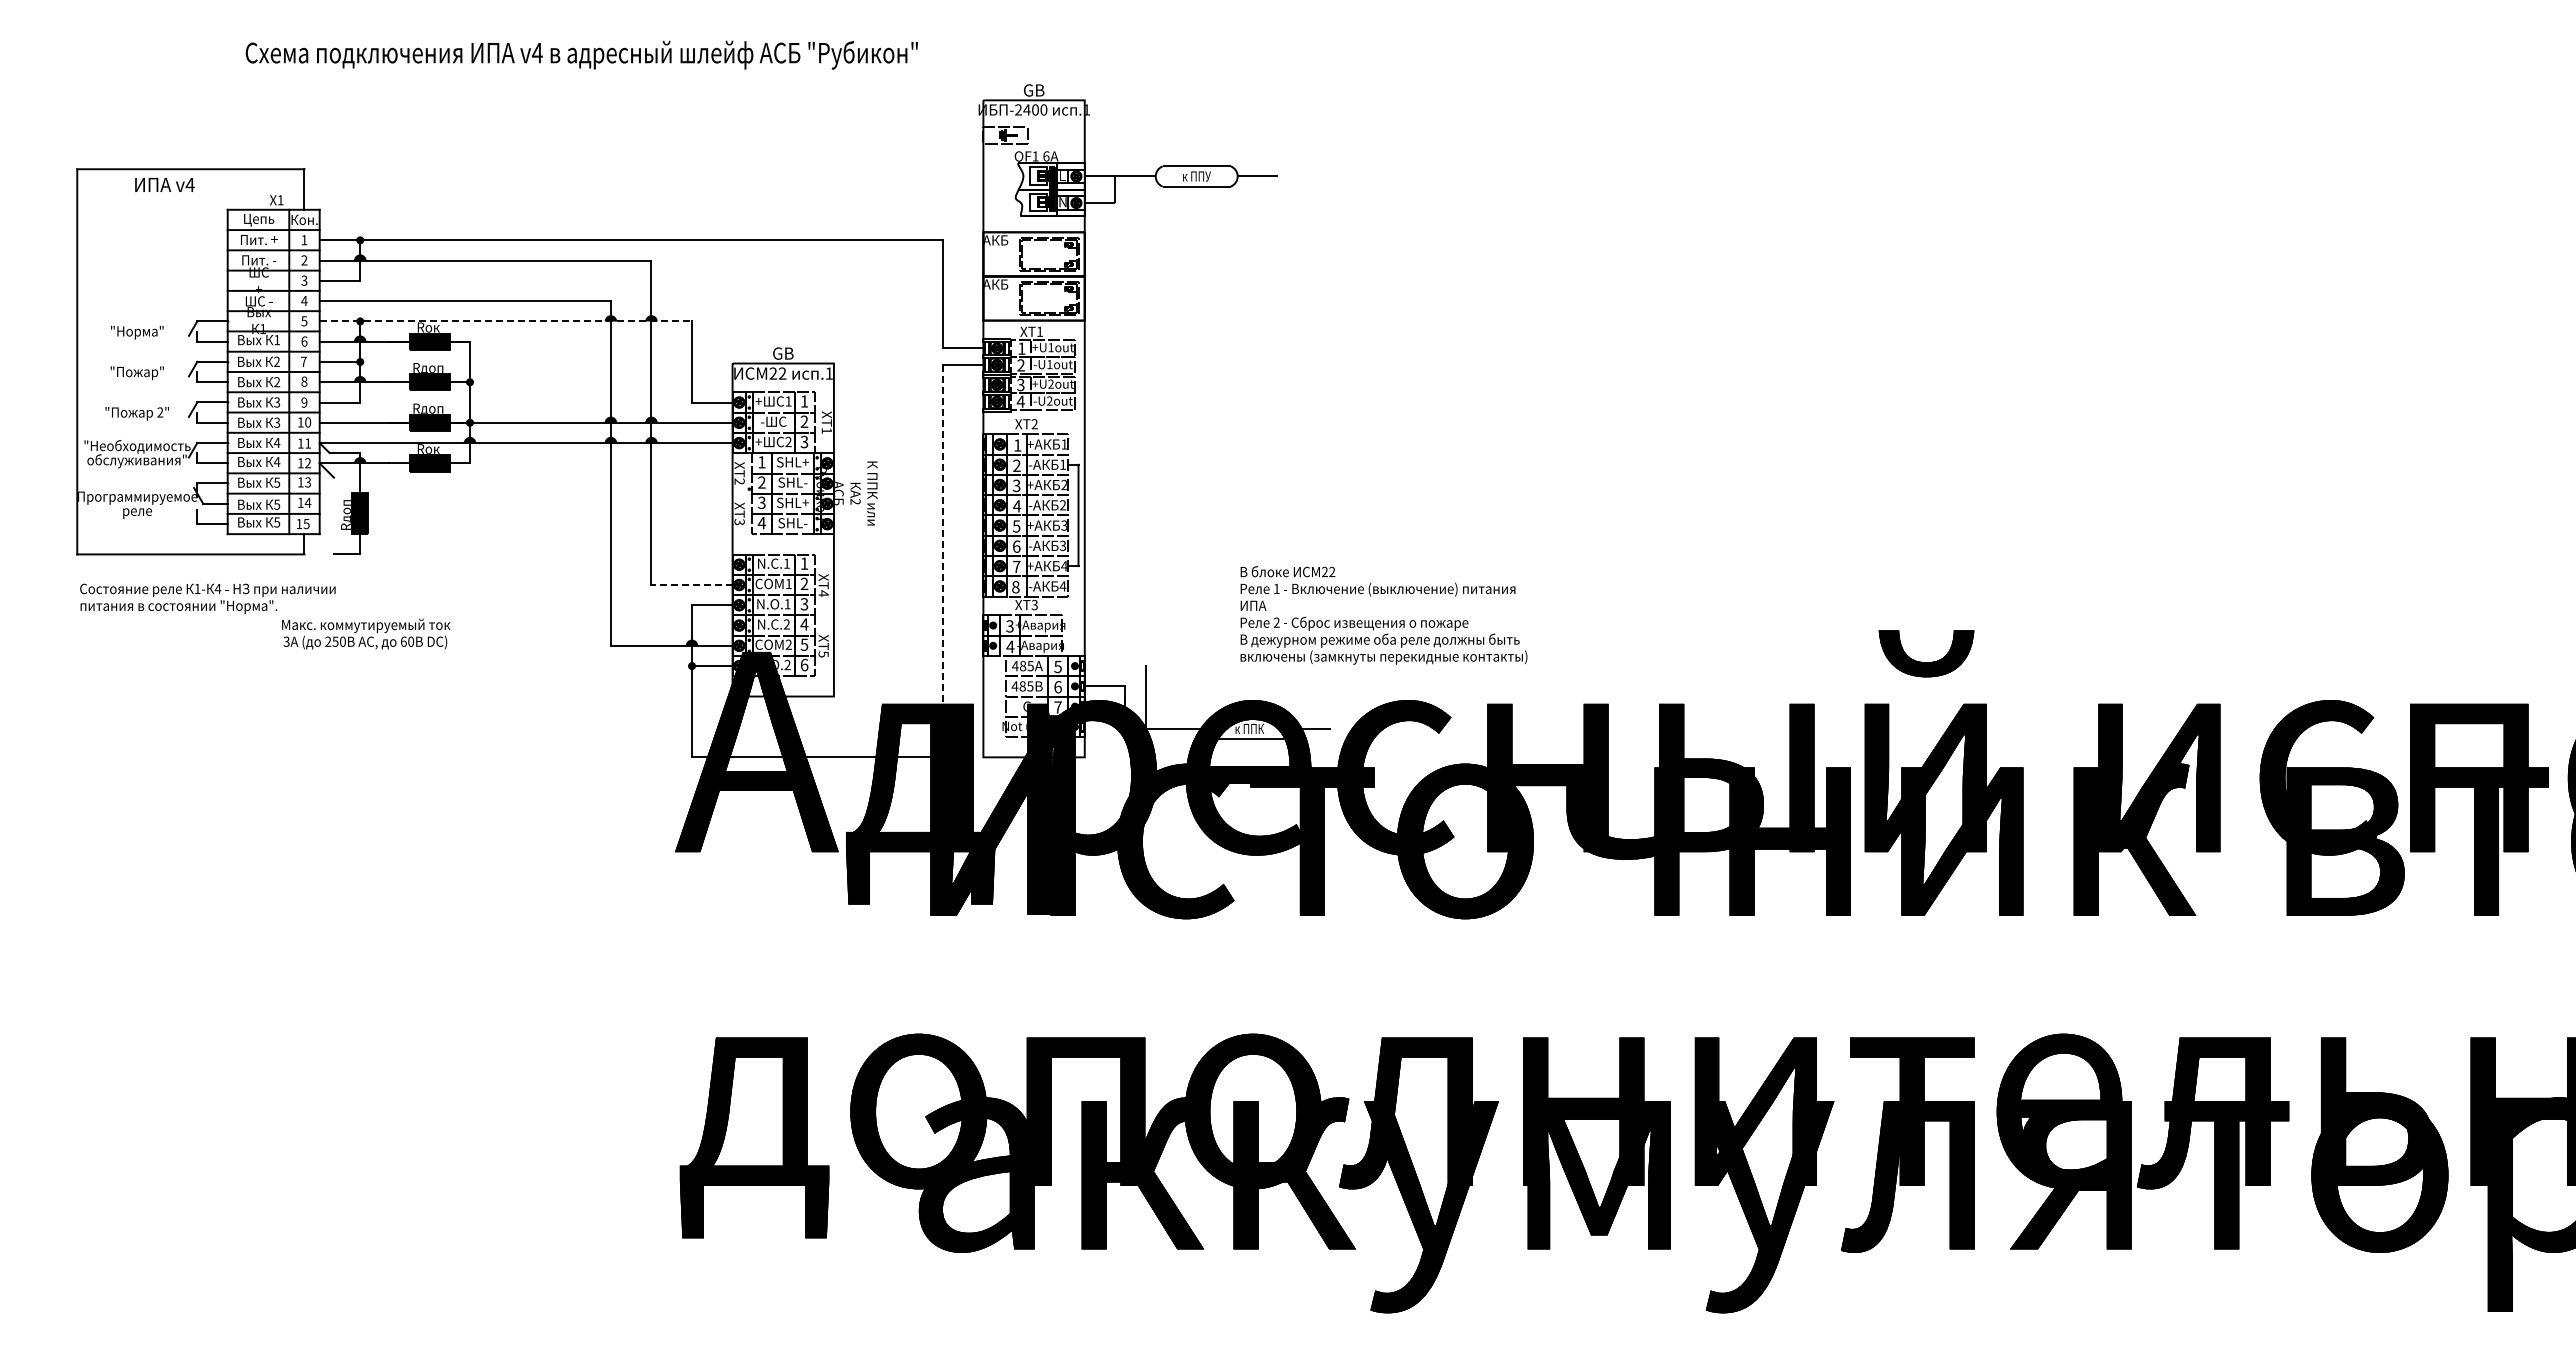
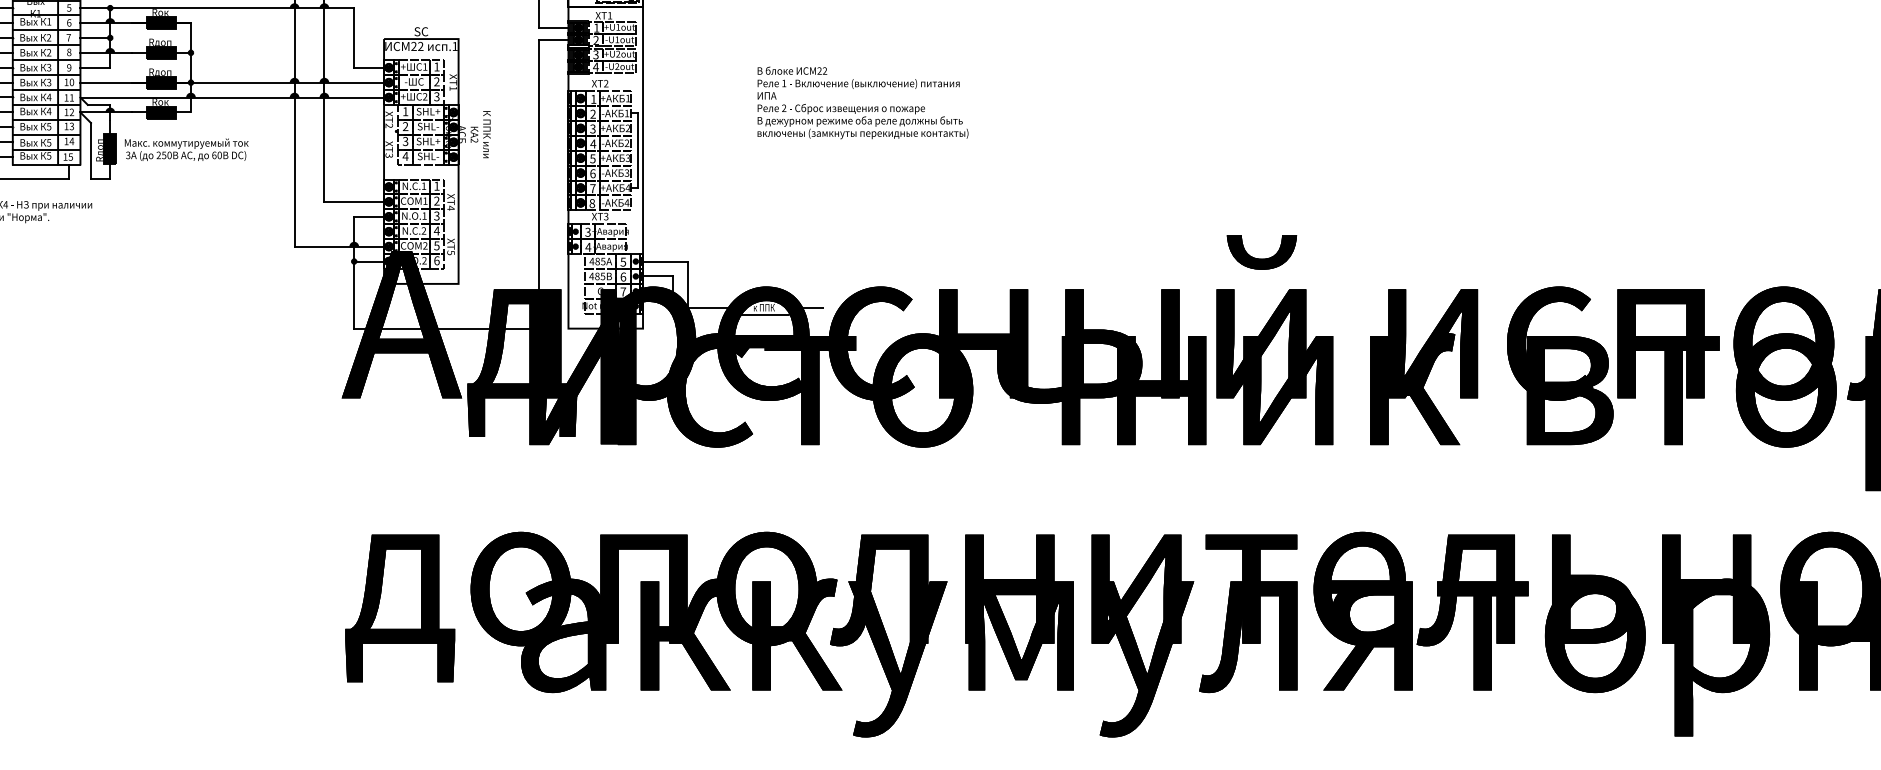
line: (506, 321) -> (217, 8), dashed -> solid
text: (783, 353) -> (421, 31), GB -> SC
line: (334, 515) -> (91, 150), added
line: (942, 561) -> (538, 184), dashed -> solid
line: (692, 585) -> (354, 202), dashed -> solid
text: (1383, 615) -> (862, 103), moved
text: (366, 633) -> (186, 149), moved
line: (1114, 666) -> (664, 261), added

